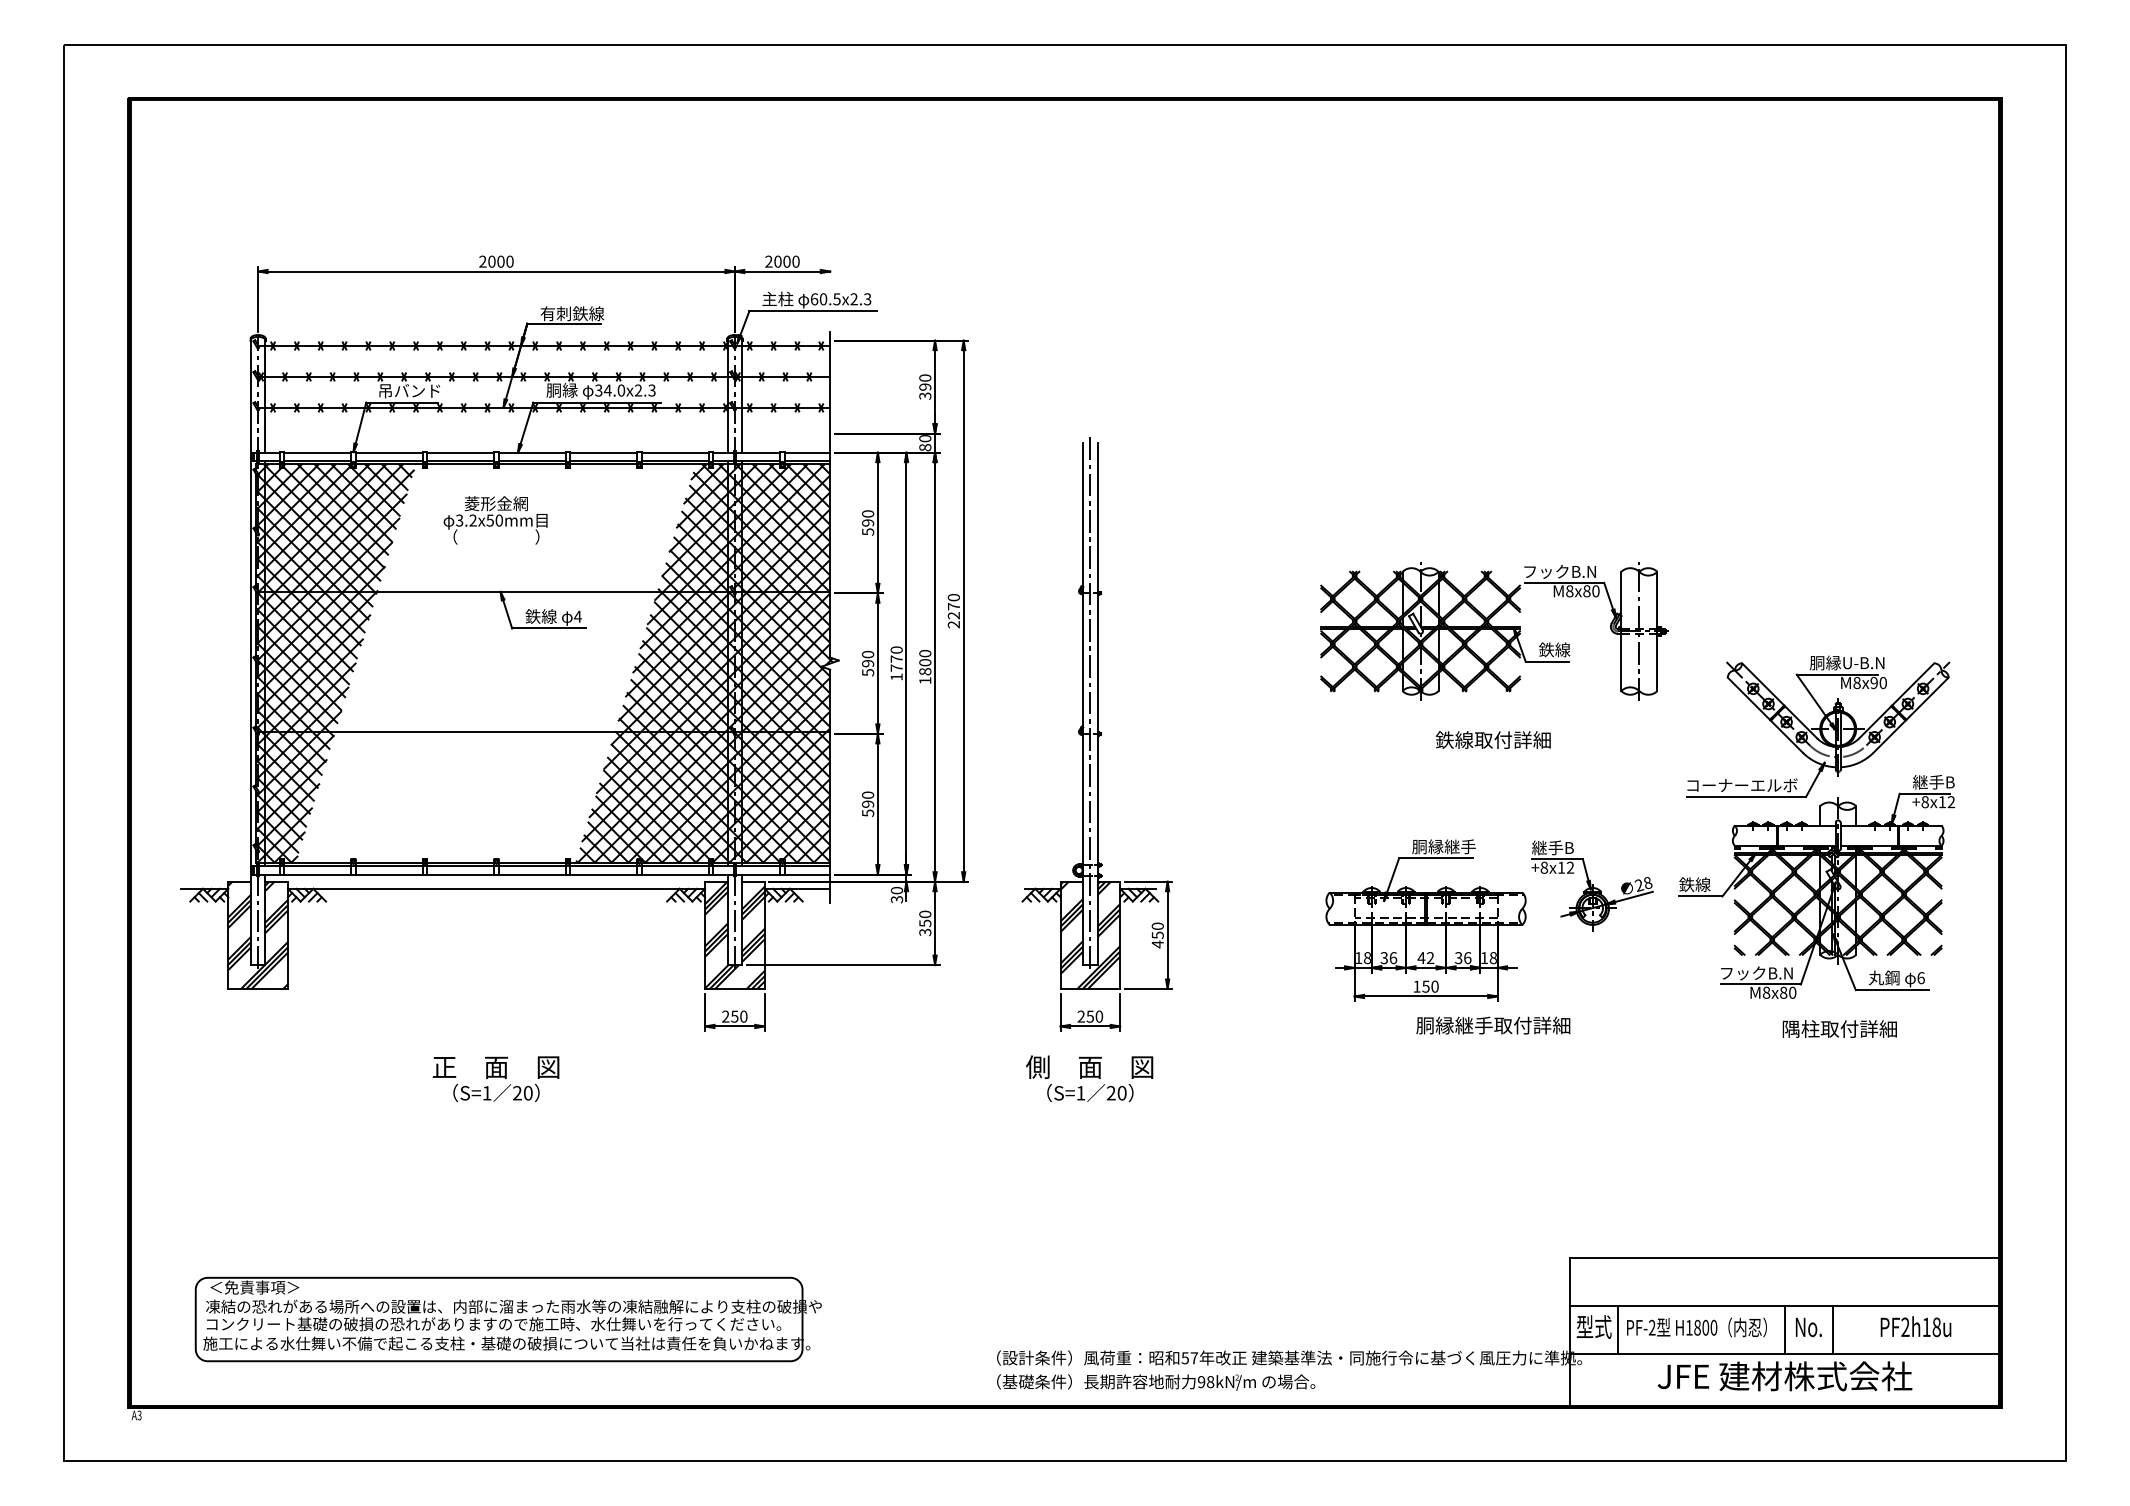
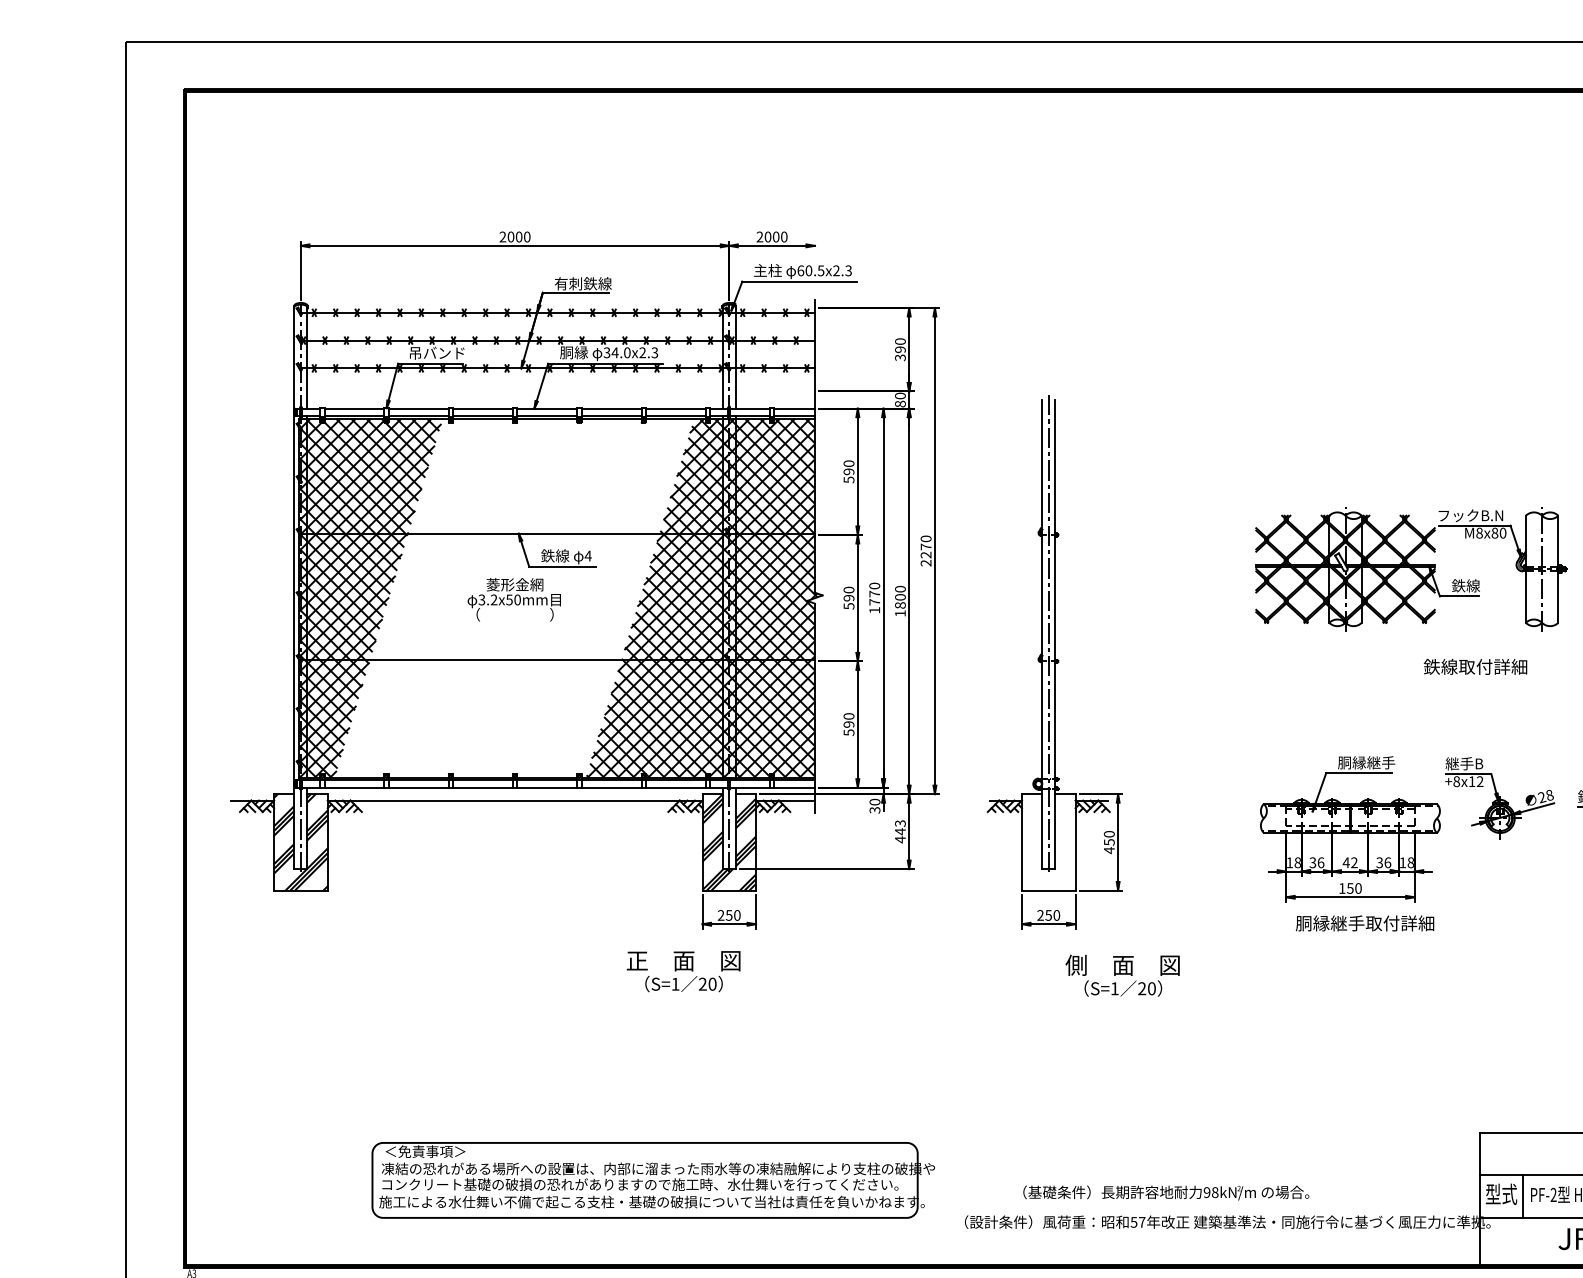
text: (495, 520) -> (514, 599), moved
text: (1492, 739) -> (1474, 666), moved
text: (925, 923) -> (900, 831), 350 -> 443
hatch: (1090, 934) -> (1048, 841), removed
text: (1493, 1025) -> (1365, 923), moved
text: (1089, 1078) -> (1122, 975), moved
text: (495, 1079) -> (683, 971), moved
part: (507, 1319) -> (652, 1180), moved
text: (1156, 1382) -> (1166, 1192), moved

